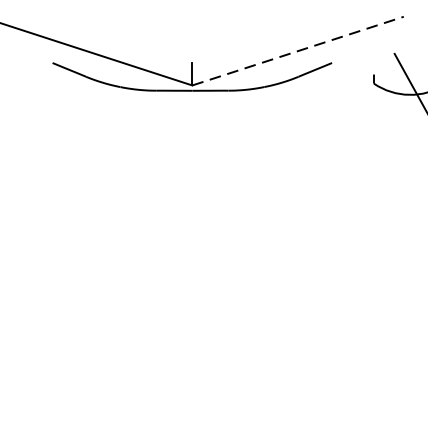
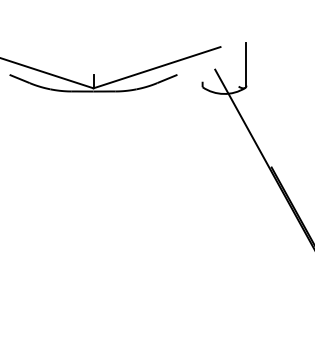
line: (298, 50) -> (157, 67), dashed -> solid

